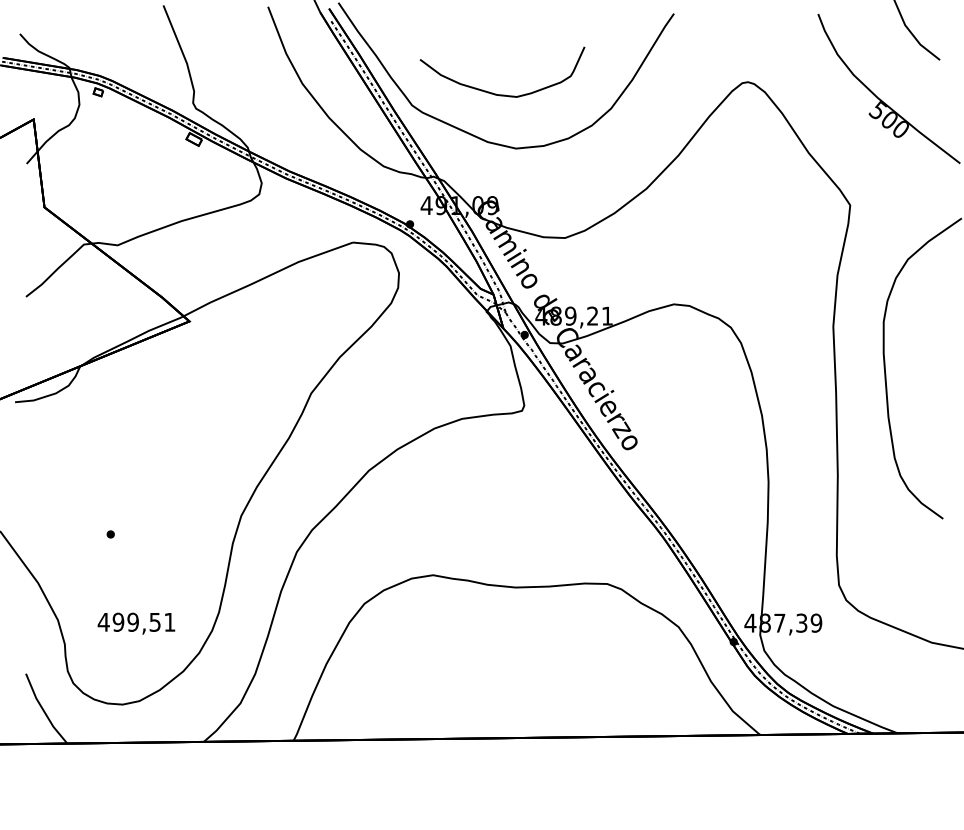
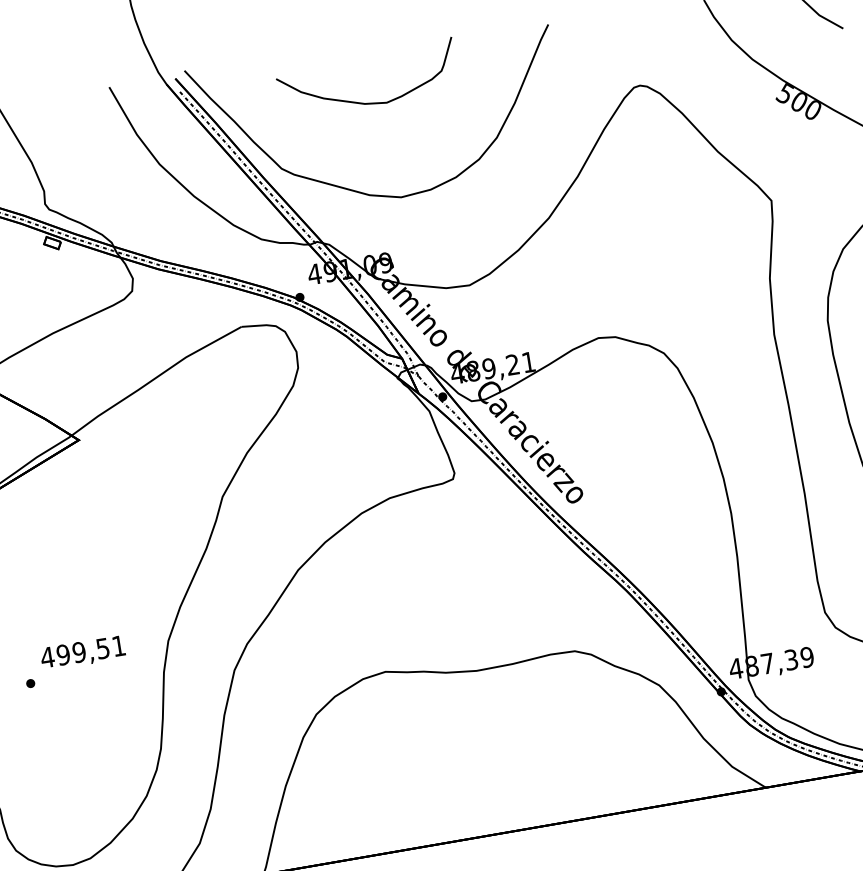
curve: (496, 93) -> (364, 102), moved
text: (136, 623) -> (83, 653), moved

